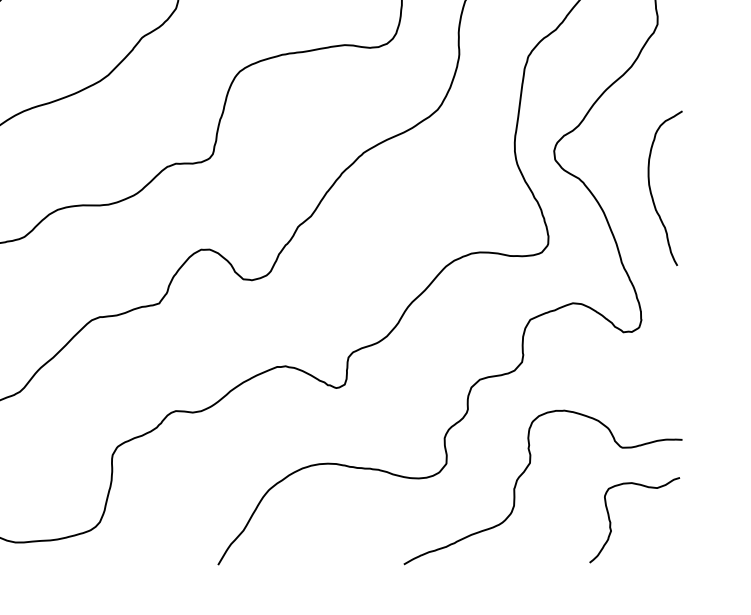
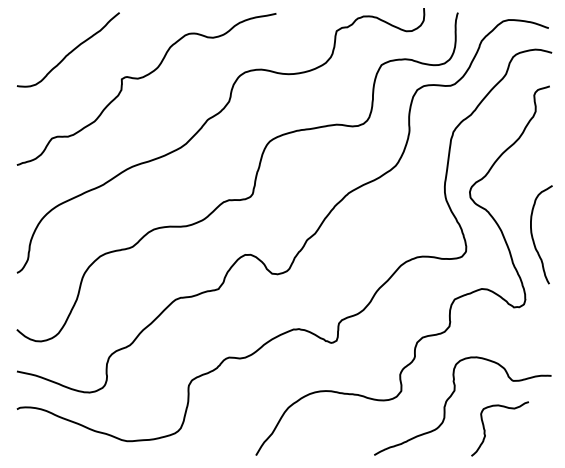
curve: (652, 190) -> (533, 236), moved
curve: (611, 520) -> (485, 429), moved

